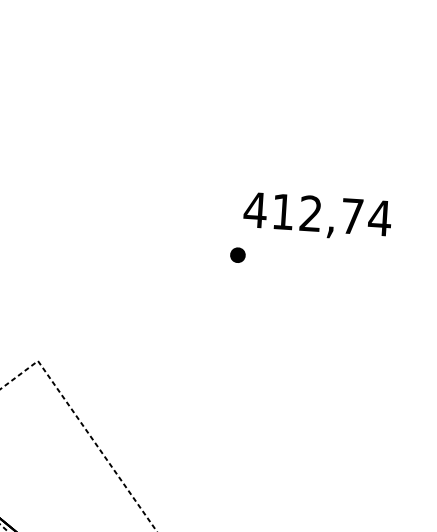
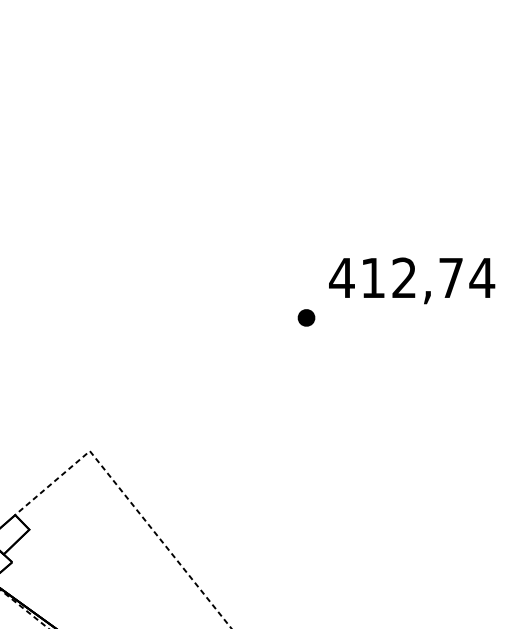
text: (317, 216) -> (412, 280), moved

